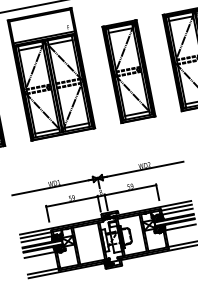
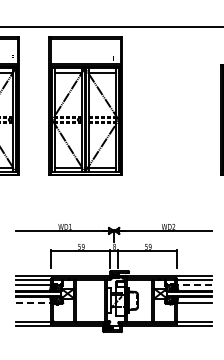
part: (128, 71) -> (171, 119), removed
line: (177, 211) -> (194, 284), solid -> dashed
line: (40, 254) -> (34, 302), solid -> dashed

